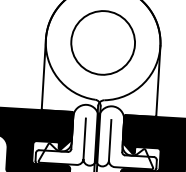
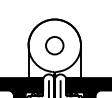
circle: (102, 42) -> (54, 45), size x0.6

